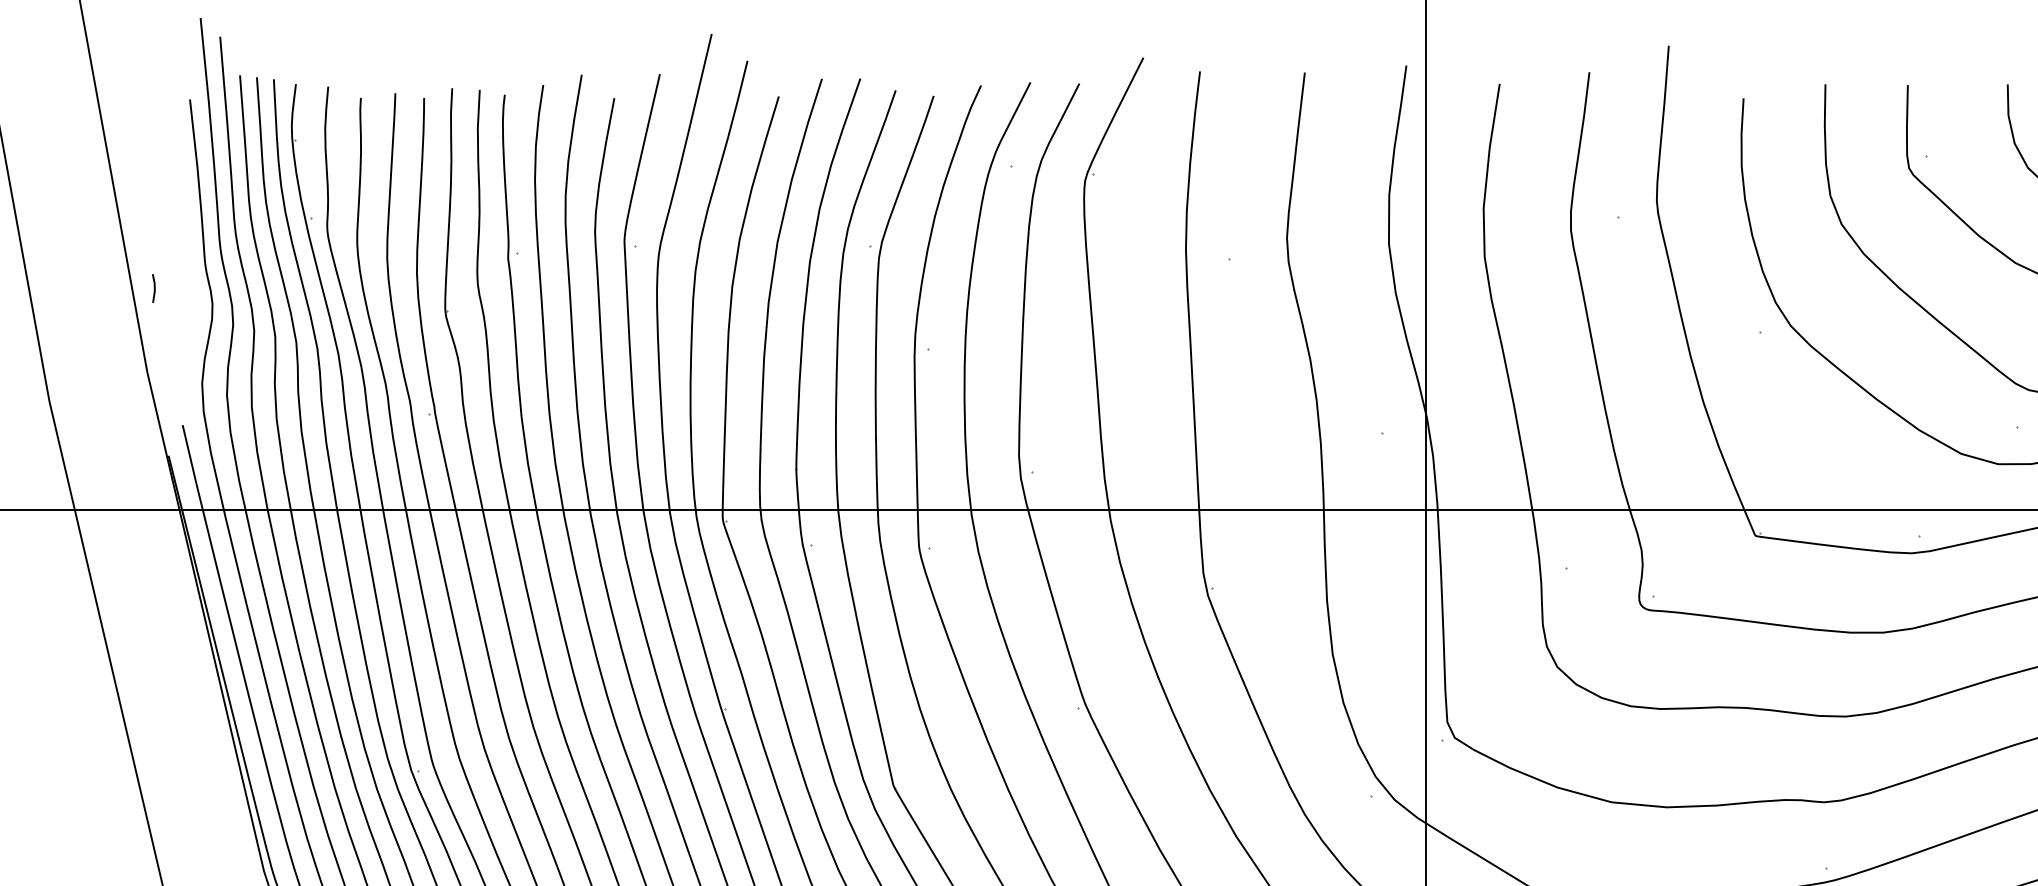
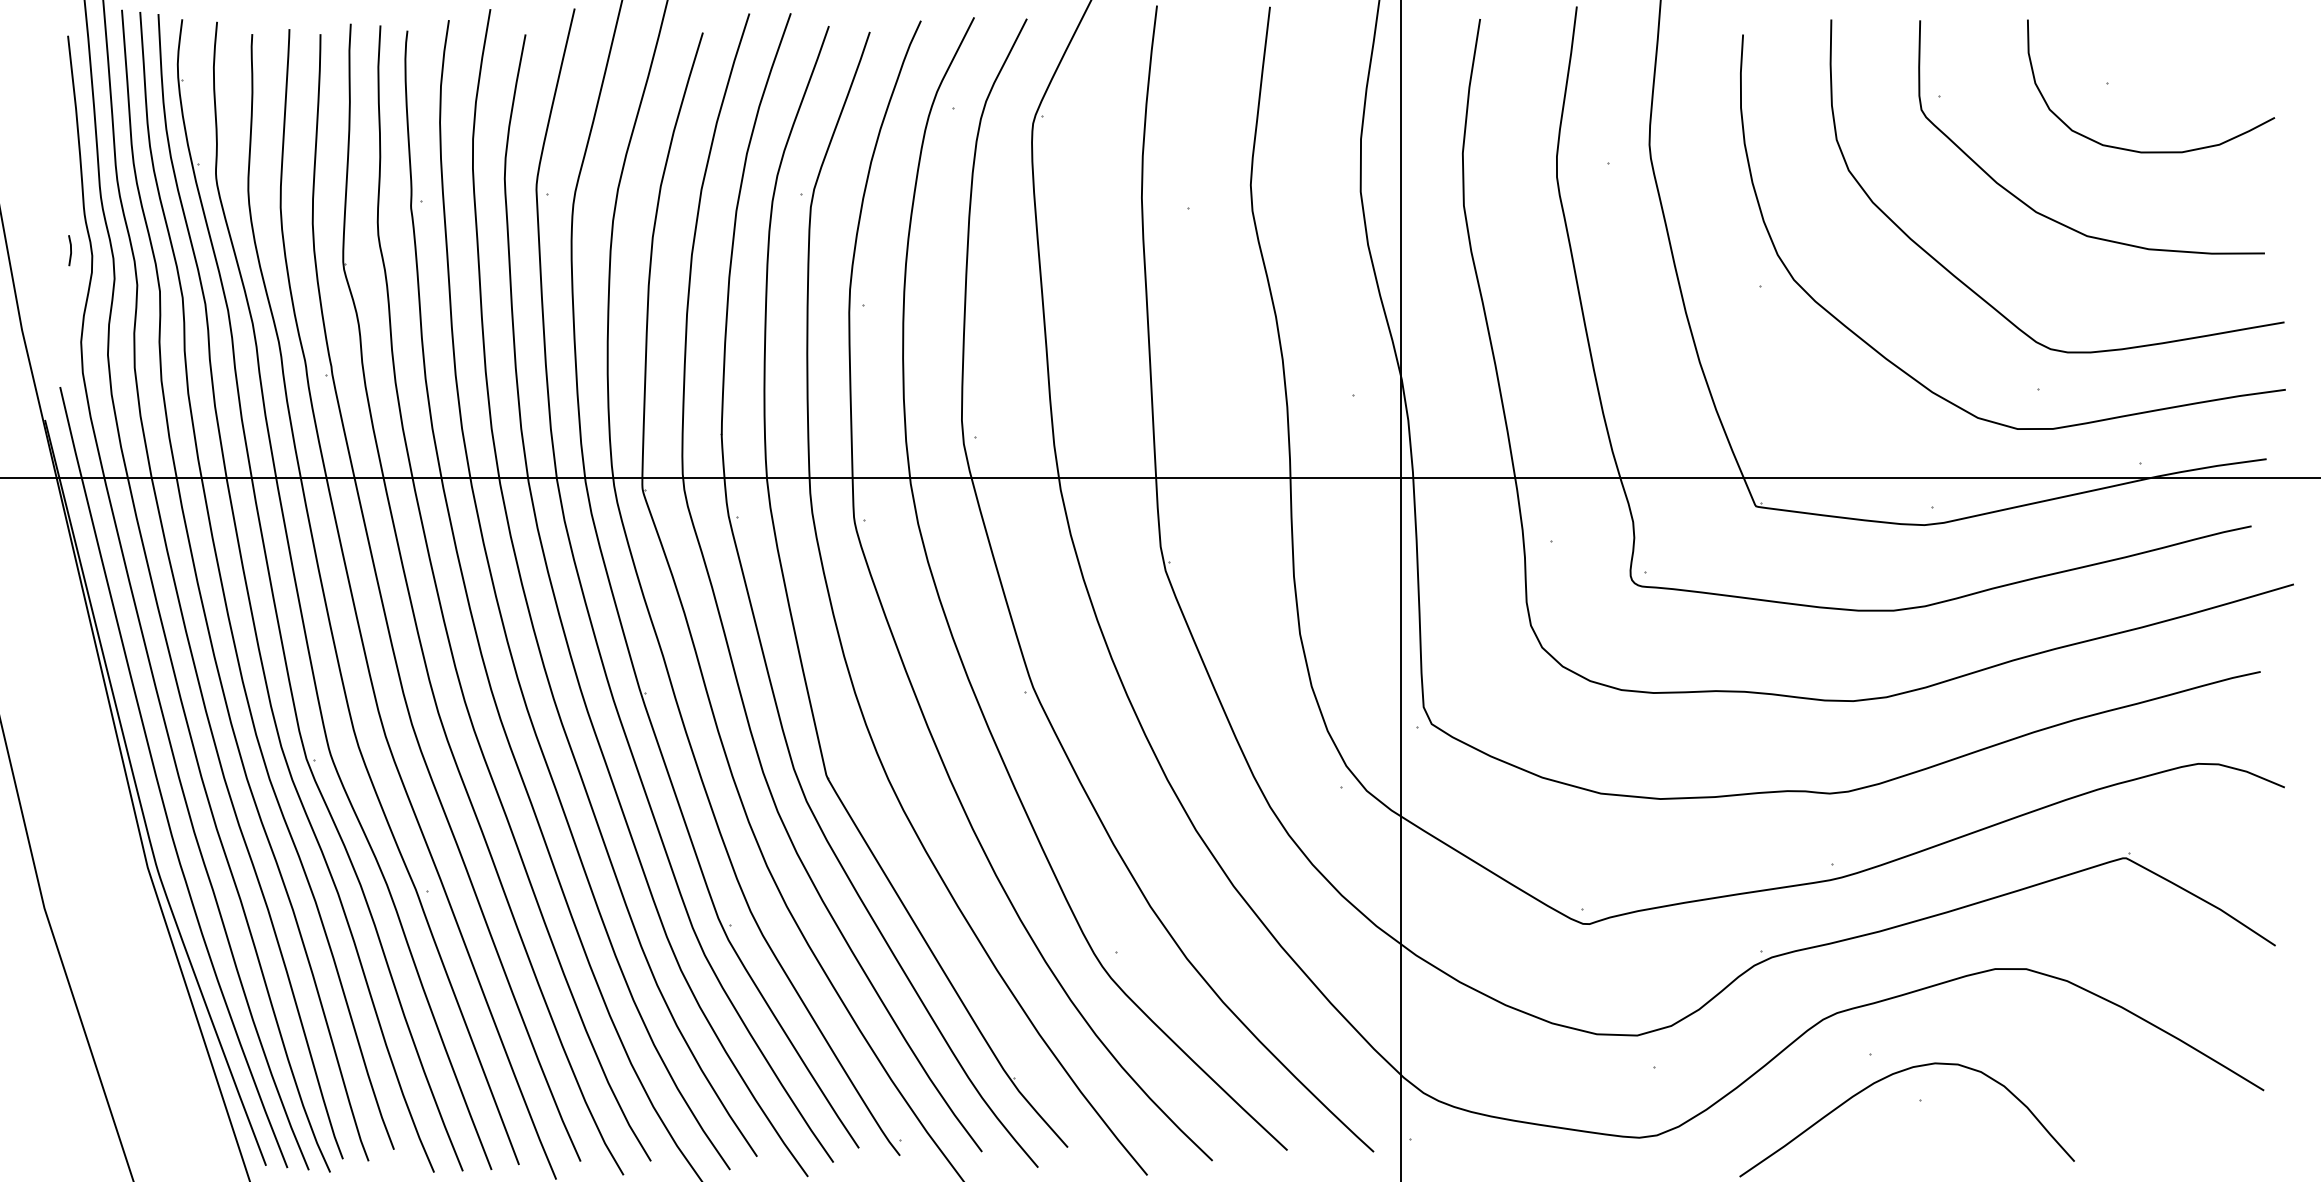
line: (154, 288) -> (70, 250), moved

